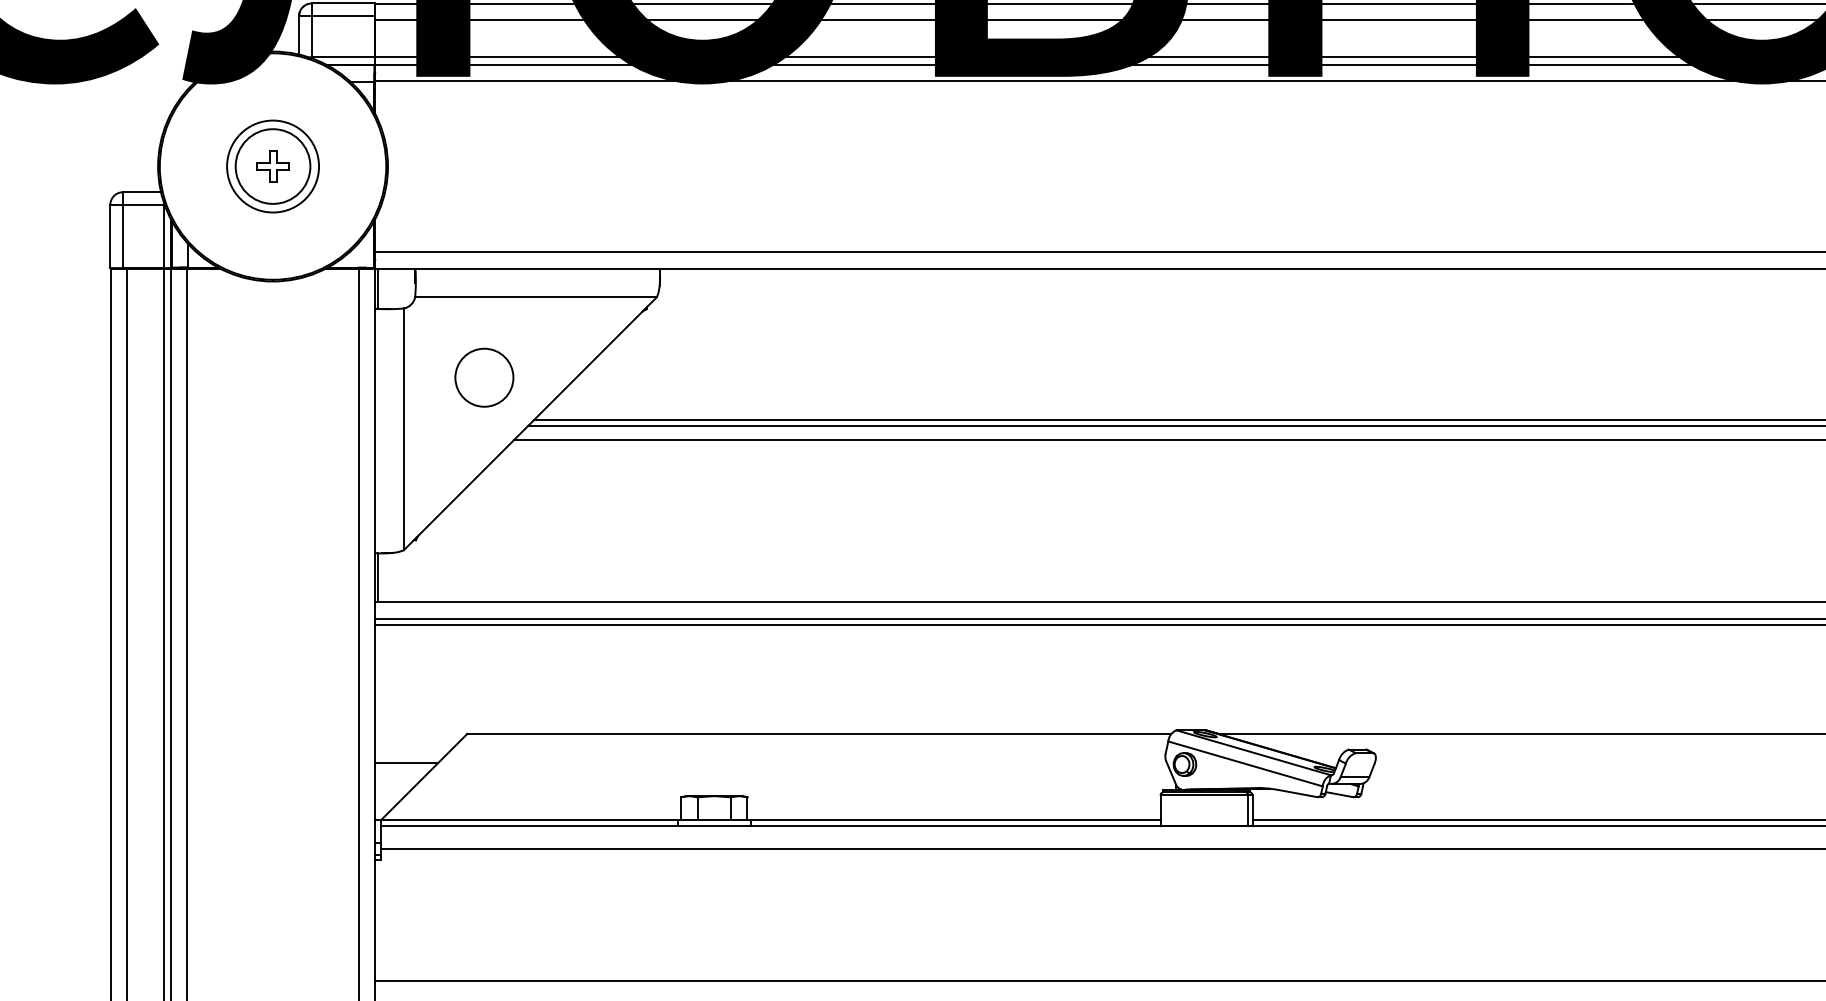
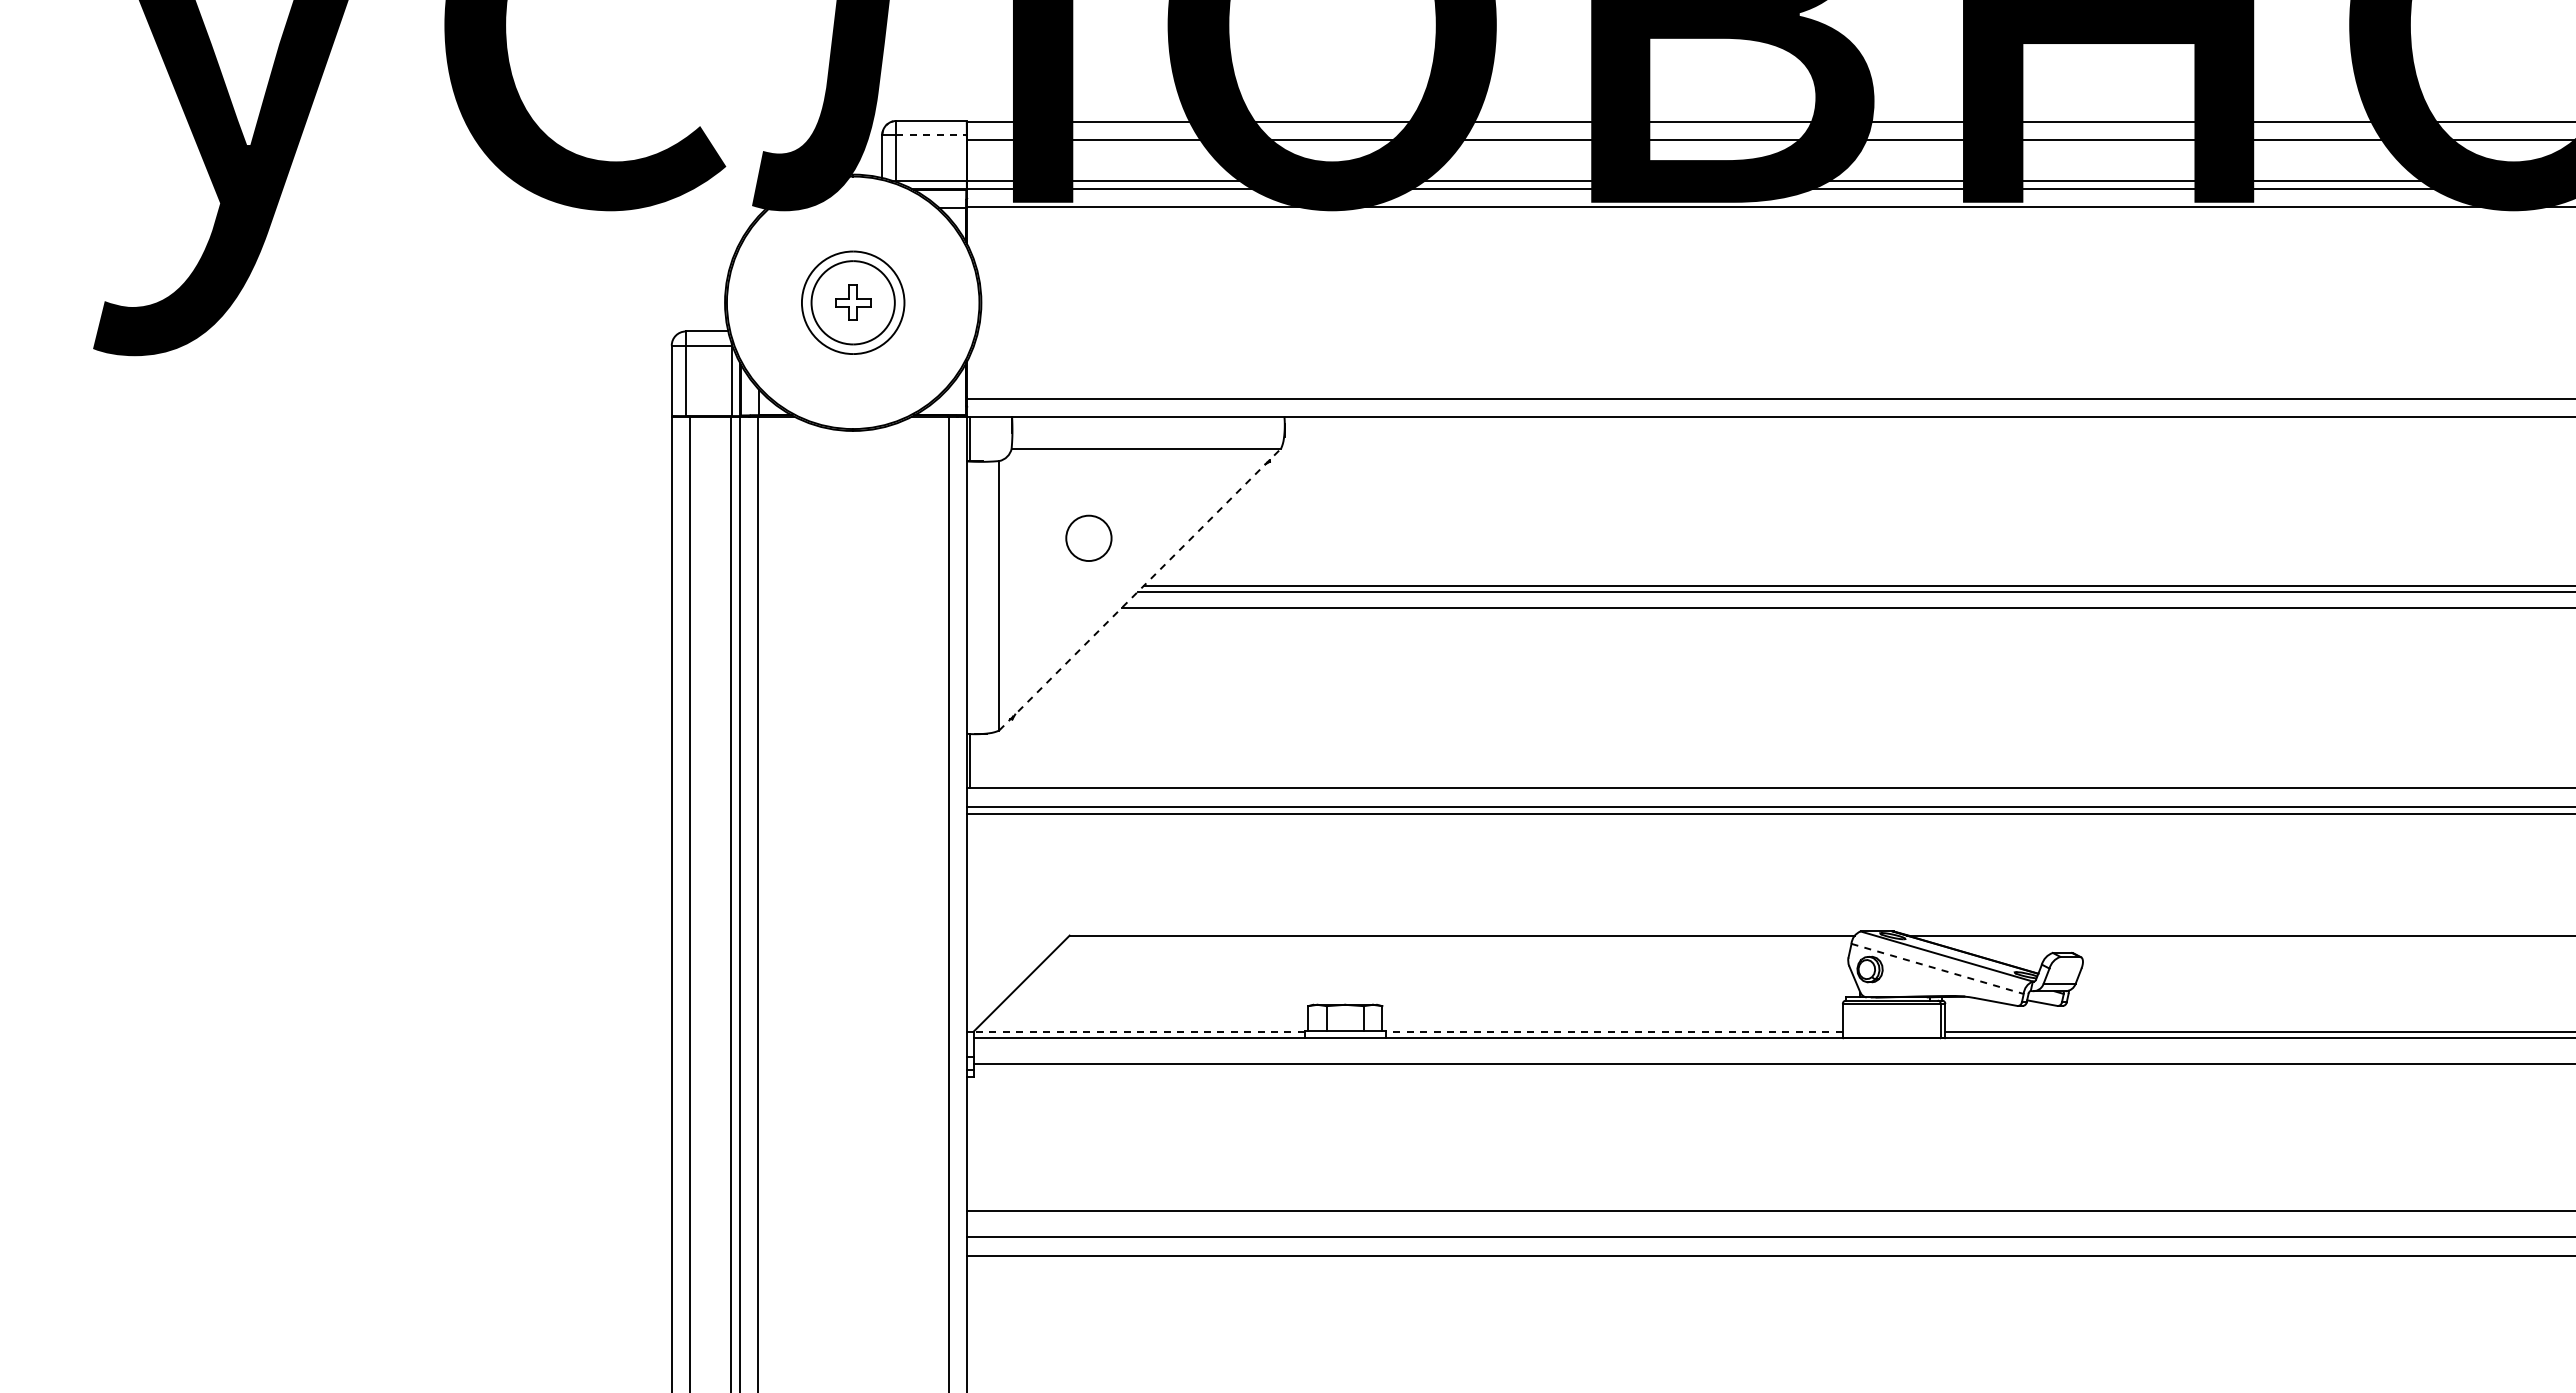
line: (344, 16) -> (932, 135), solid -> dashed
circle: (484, 377) -> (1088, 538), size x0.7
line: (530, 423) -> (1140, 589), solid -> dashed
line: (406, 762) -> (1002, 967), removed
line: (1245, 763) -> (1937, 968), solid -> dashed
line: (529, 820) -> (1139, 1031), solid -> dashed
line: (955, 820) -> (1614, 1031), solid -> dashed

